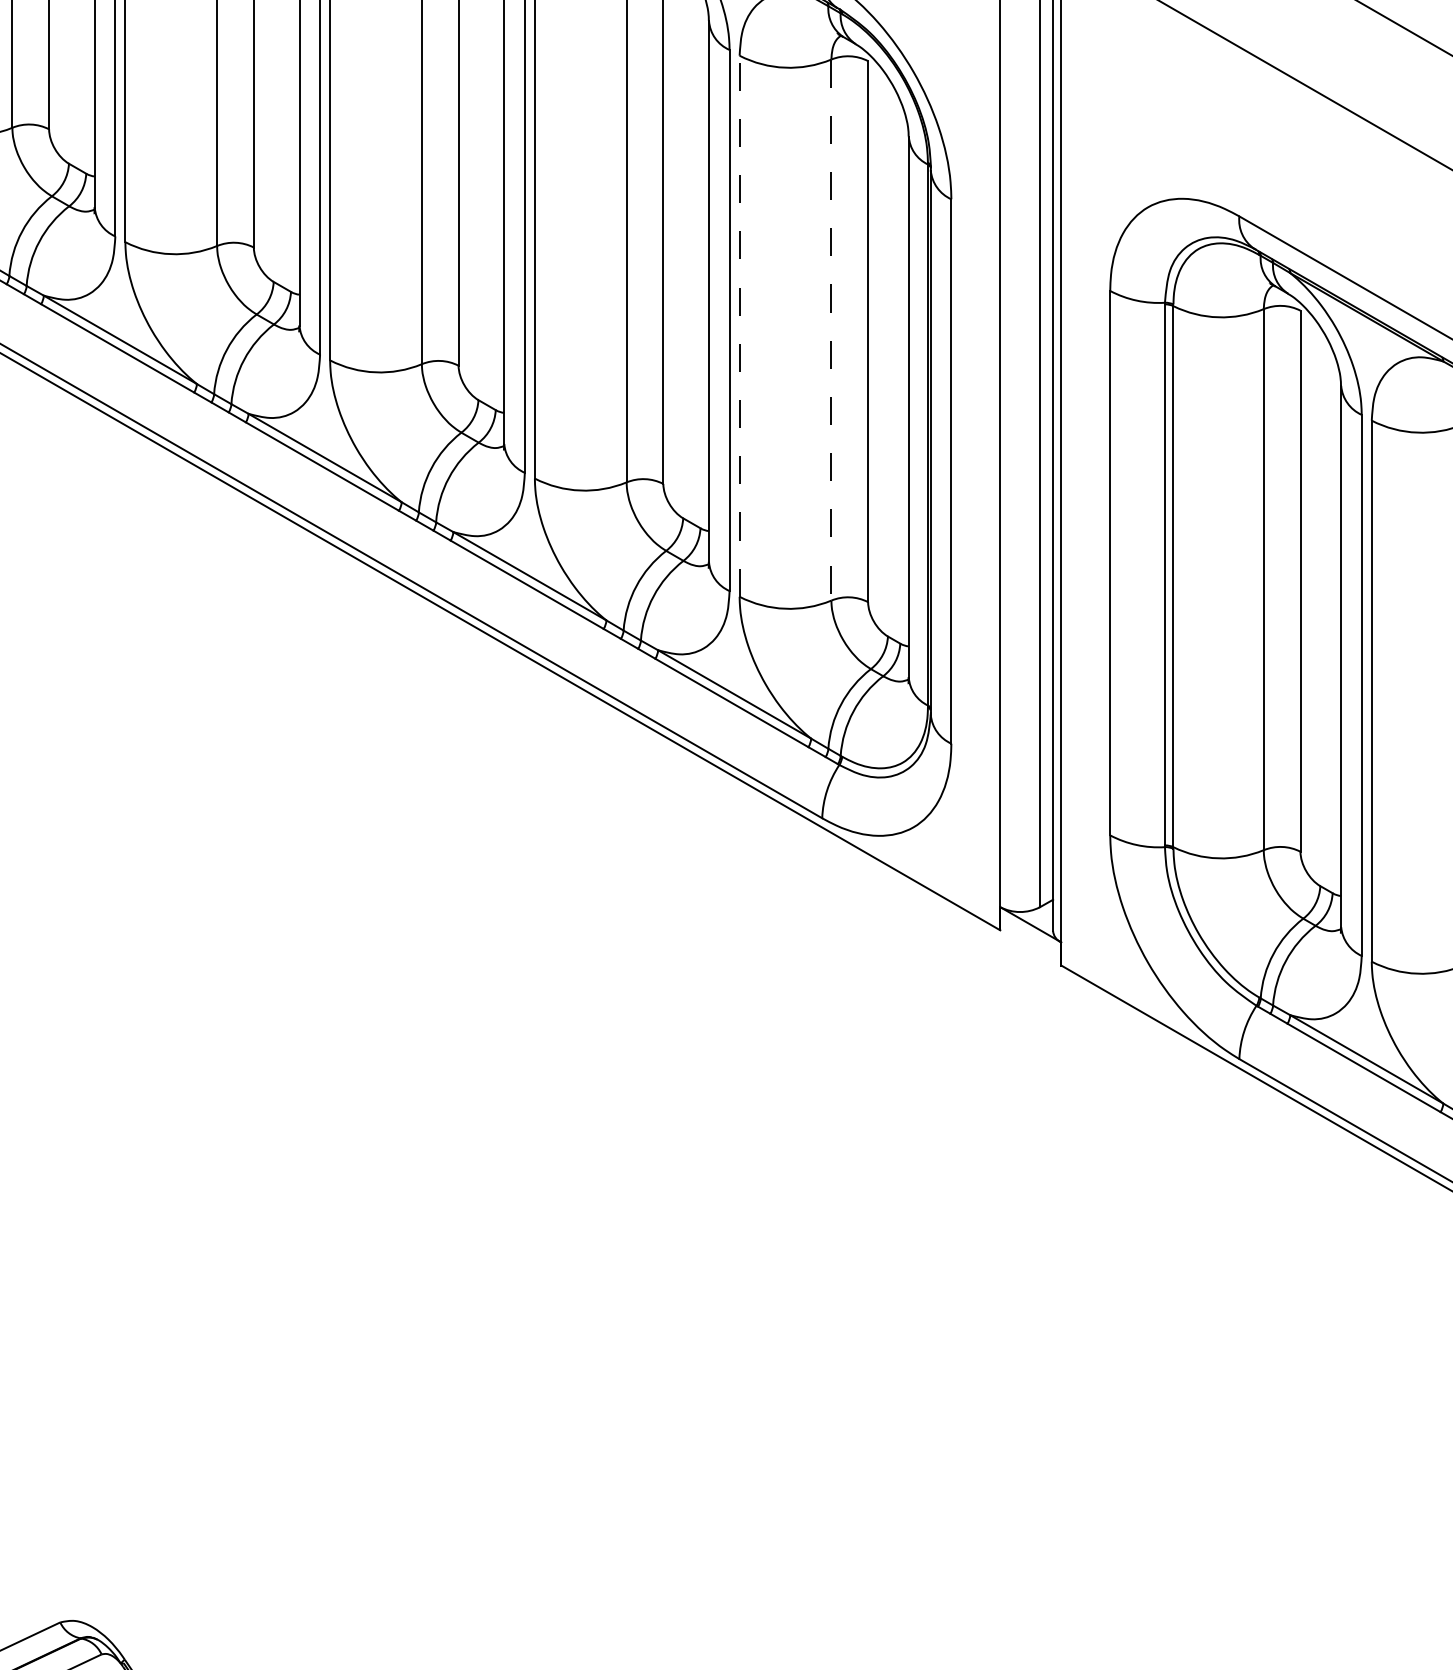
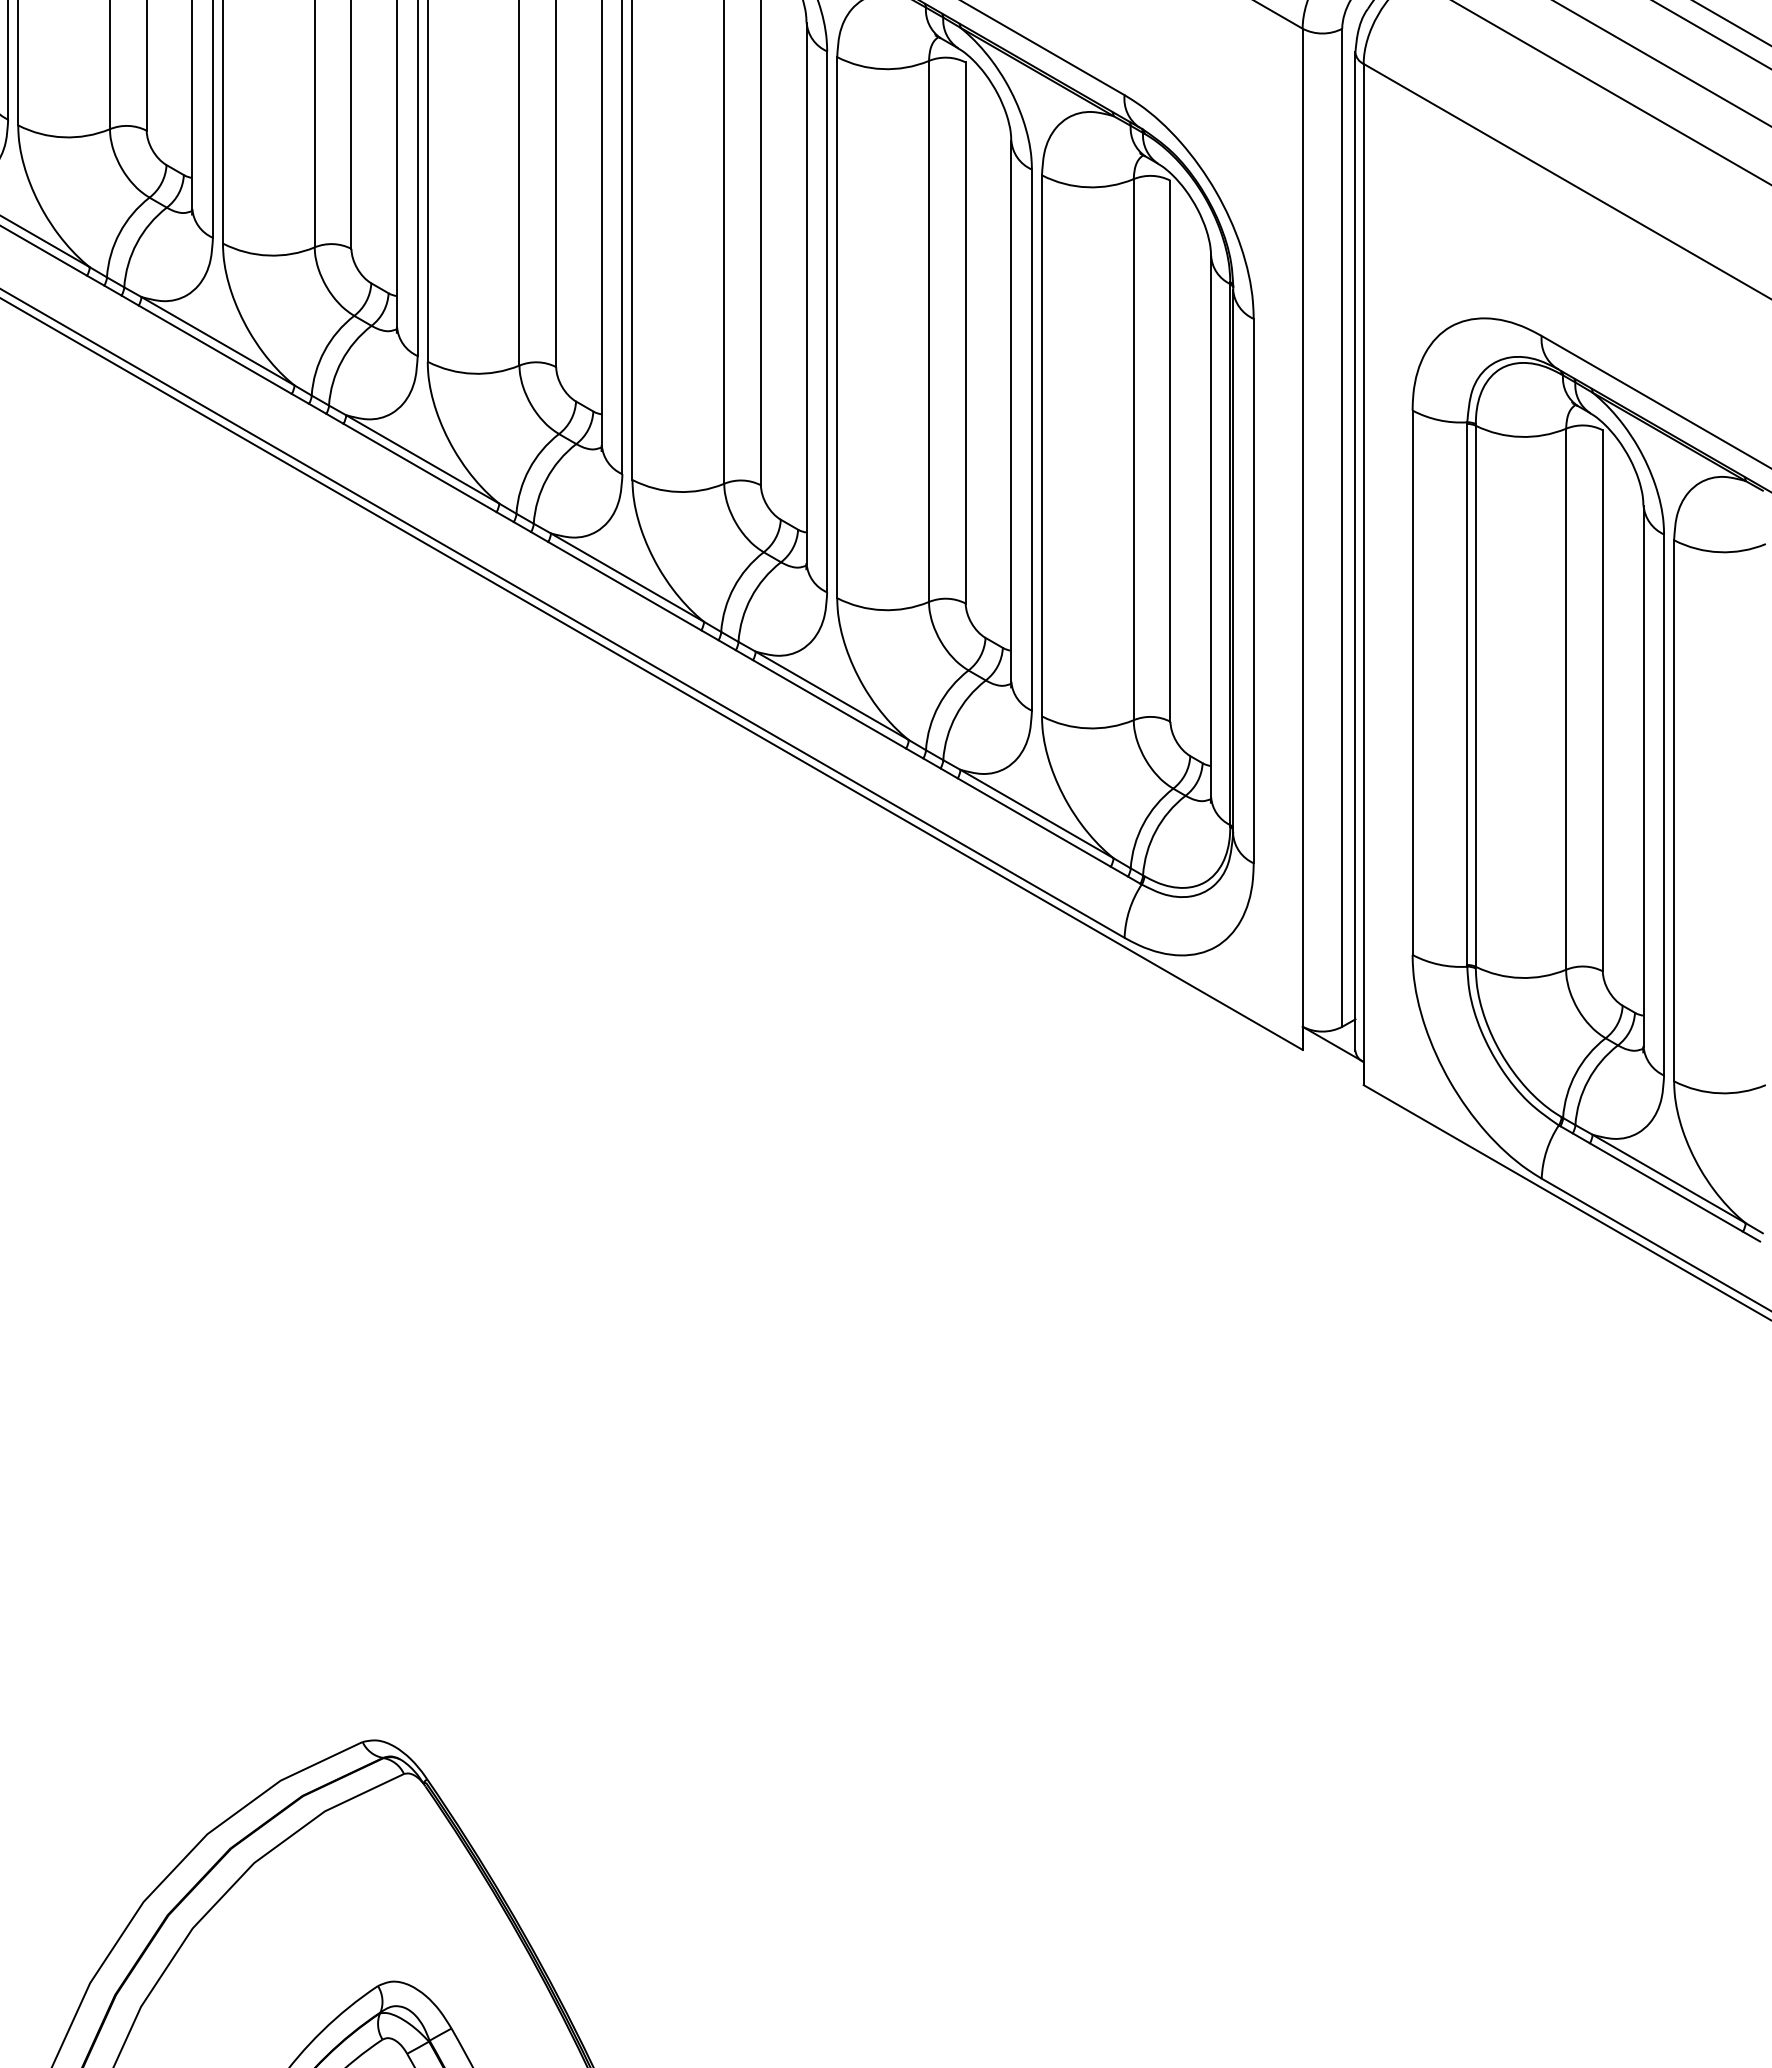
line: (739, 325) -> (1041, 445), dashed -> solid
line: (831, 329) -> (1133, 449), dashed -> solid

